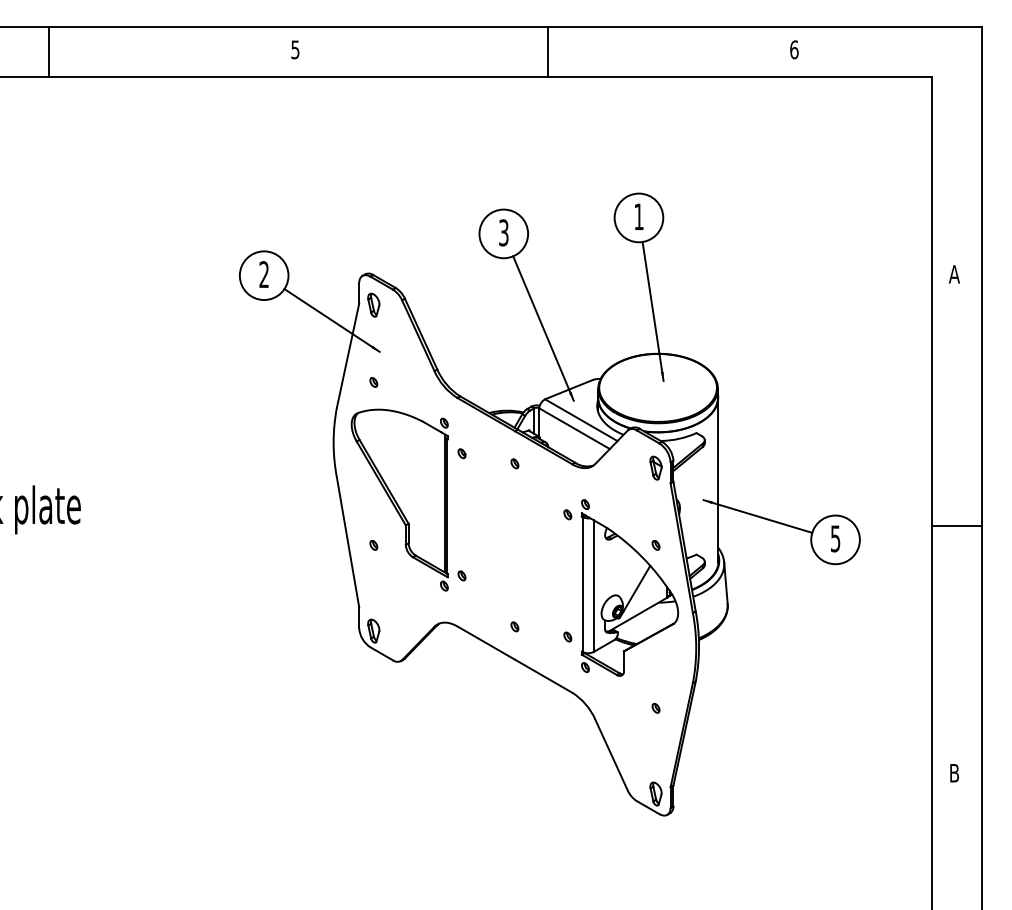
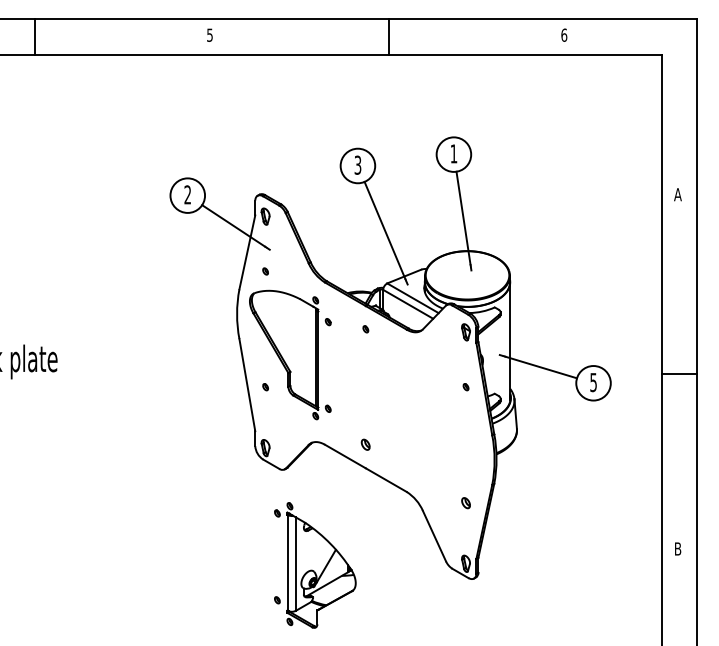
part: (621, 588) -> (315, 565), moved
part: (514, 627) -> (365, 445), size x1.6
part: (655, 707) -> (465, 502), size x1.6

